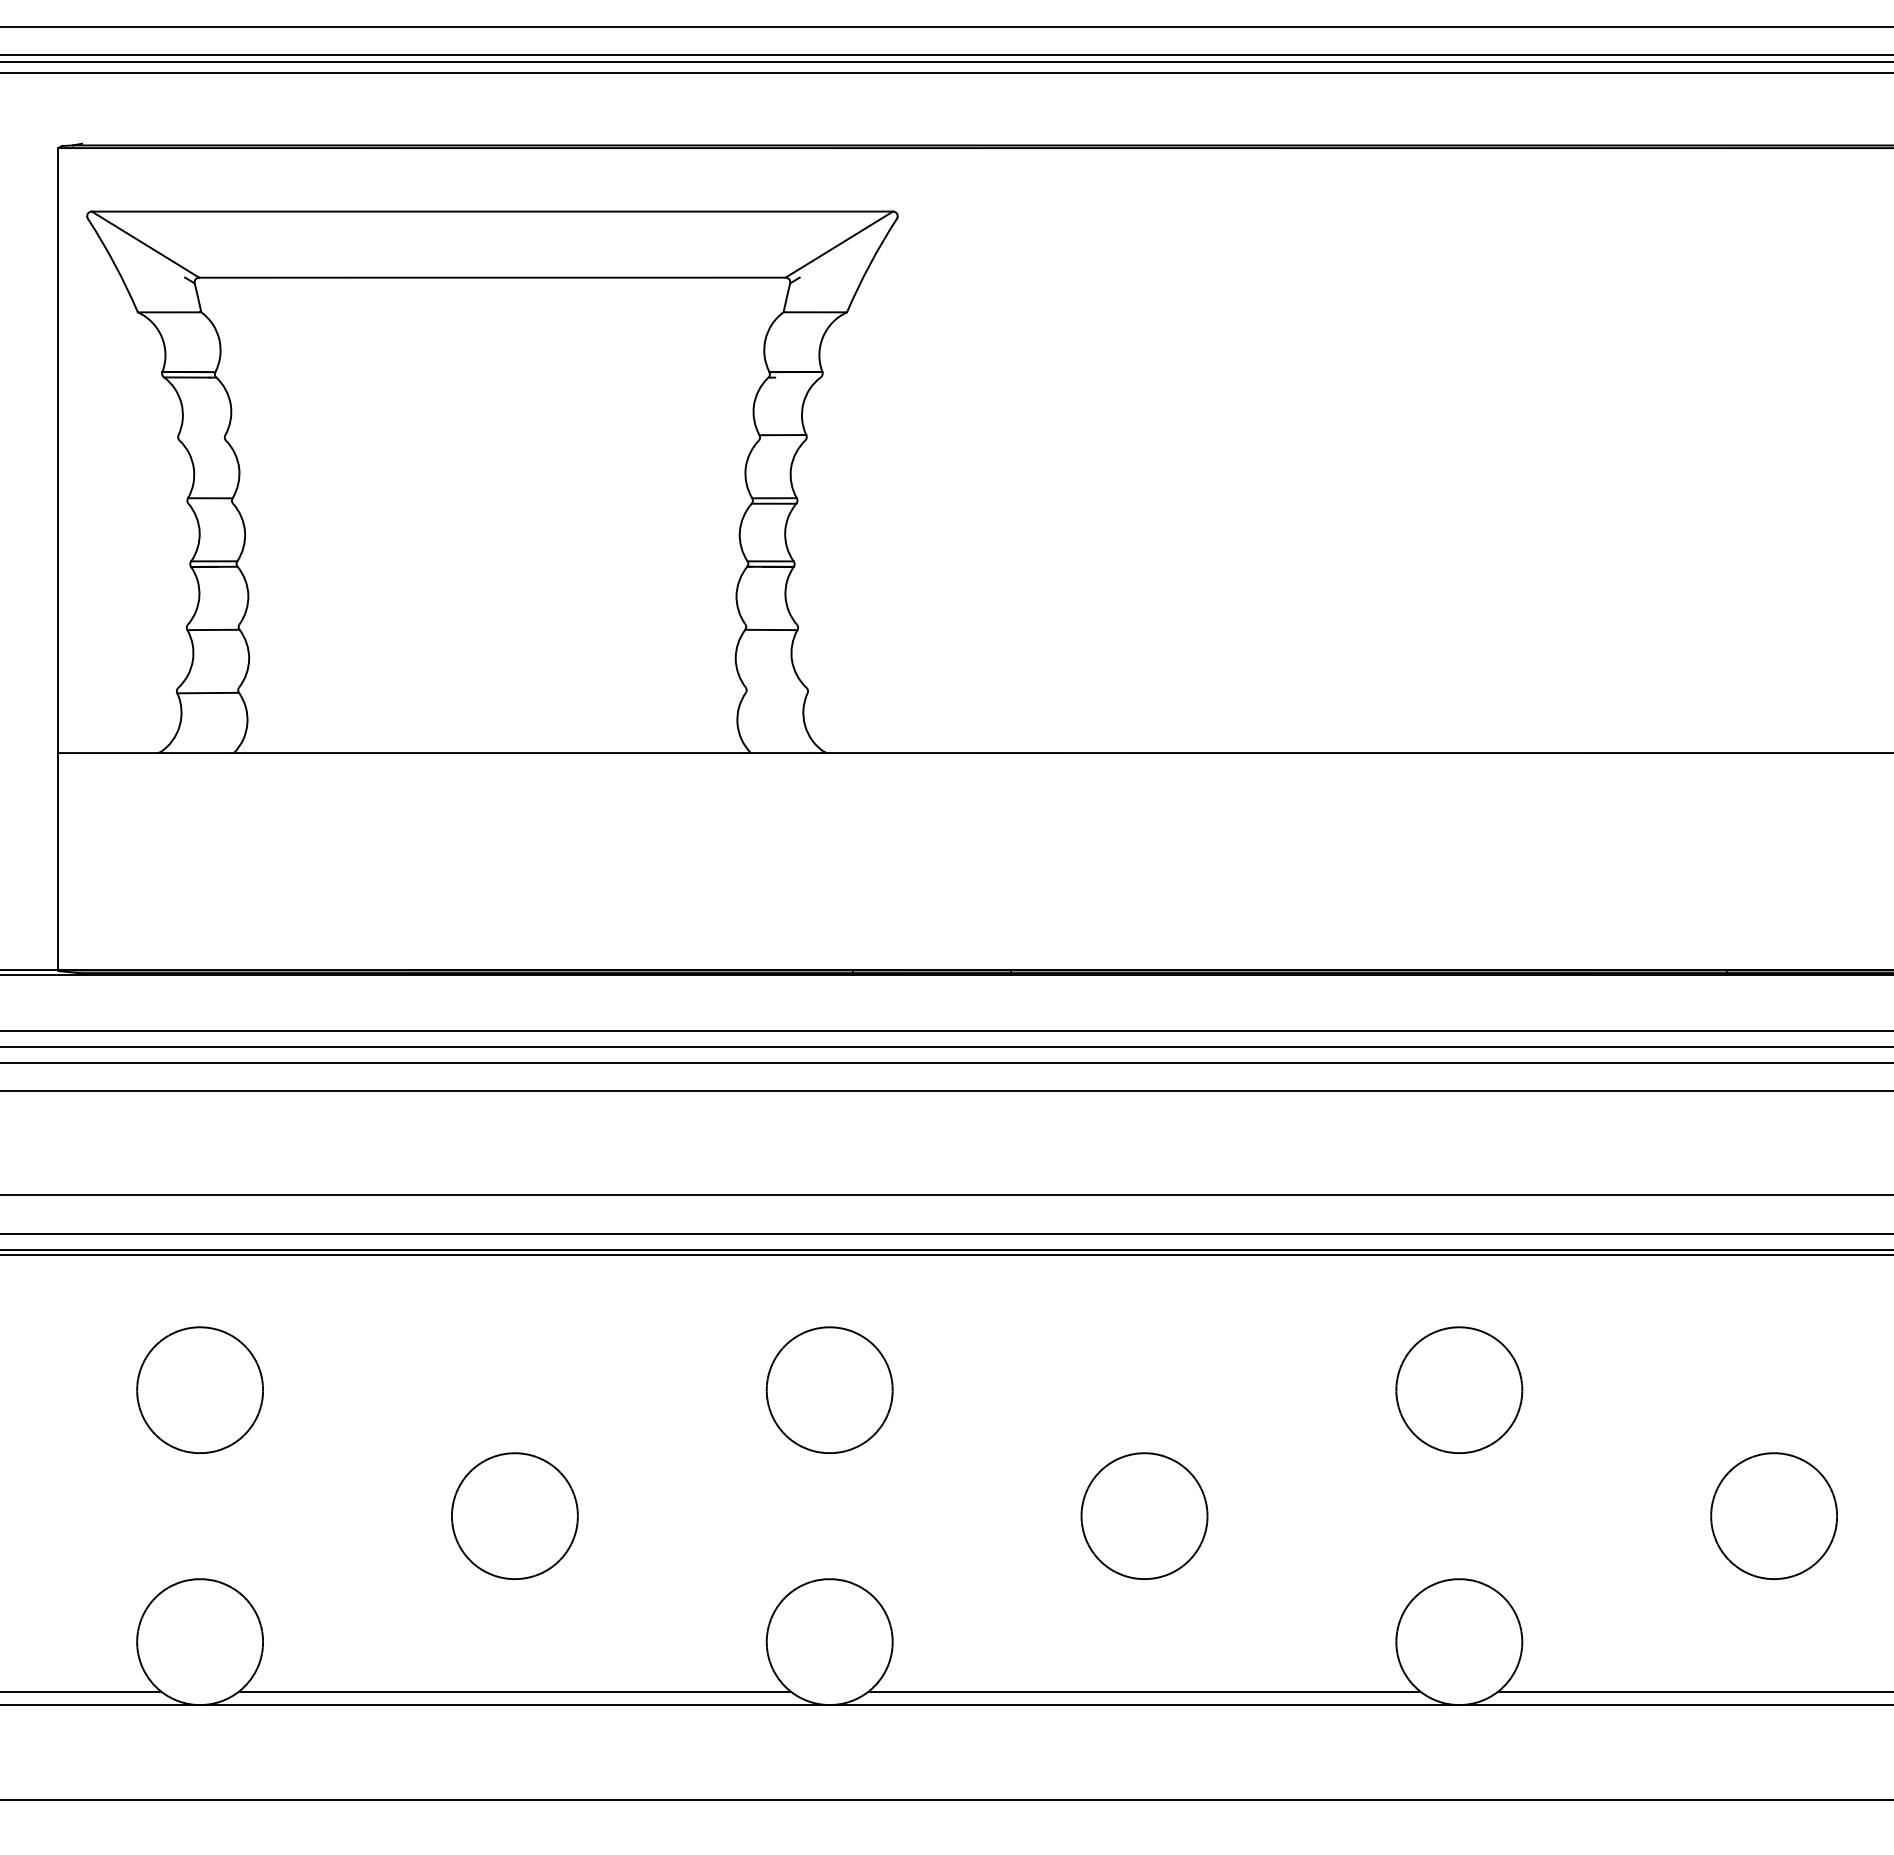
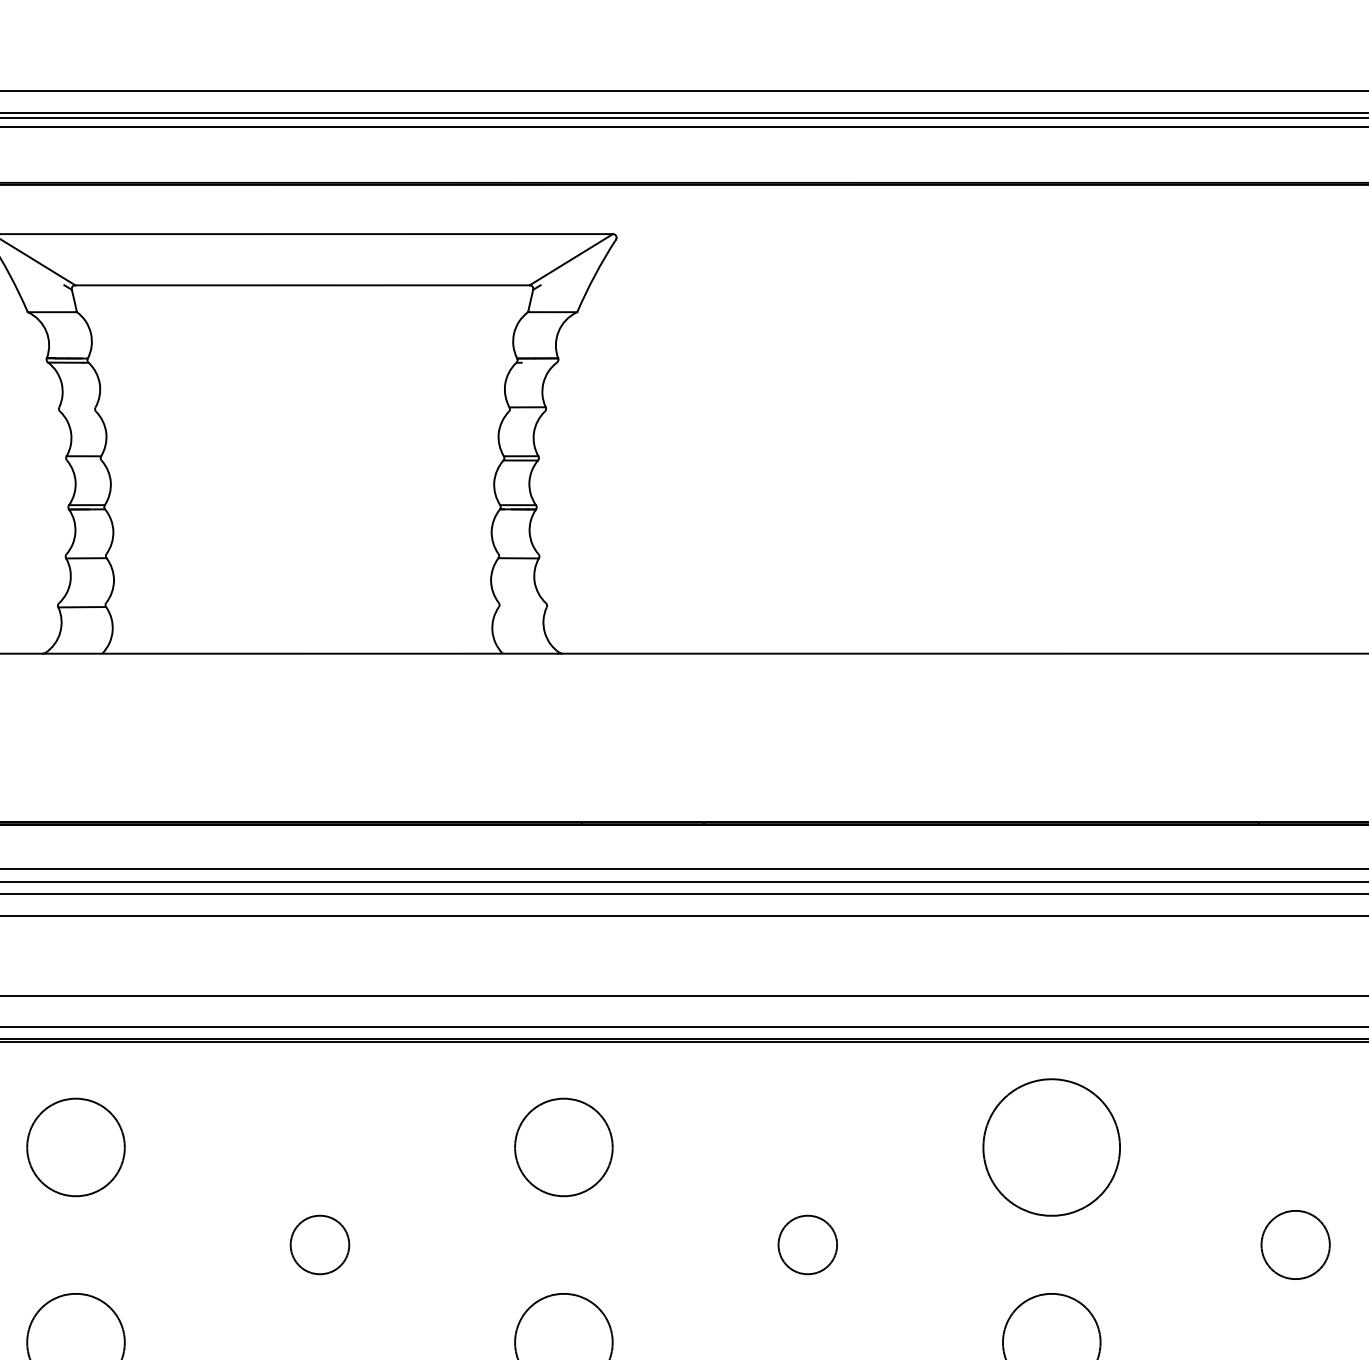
part: (1459, 1389) -> (1051, 1146), size x1.4
part: (514, 1515) -> (319, 1244), size x0.6
part: (1144, 1515) -> (807, 1244), size x0.6
part: (1773, 1515) -> (1295, 1244), size x0.7

